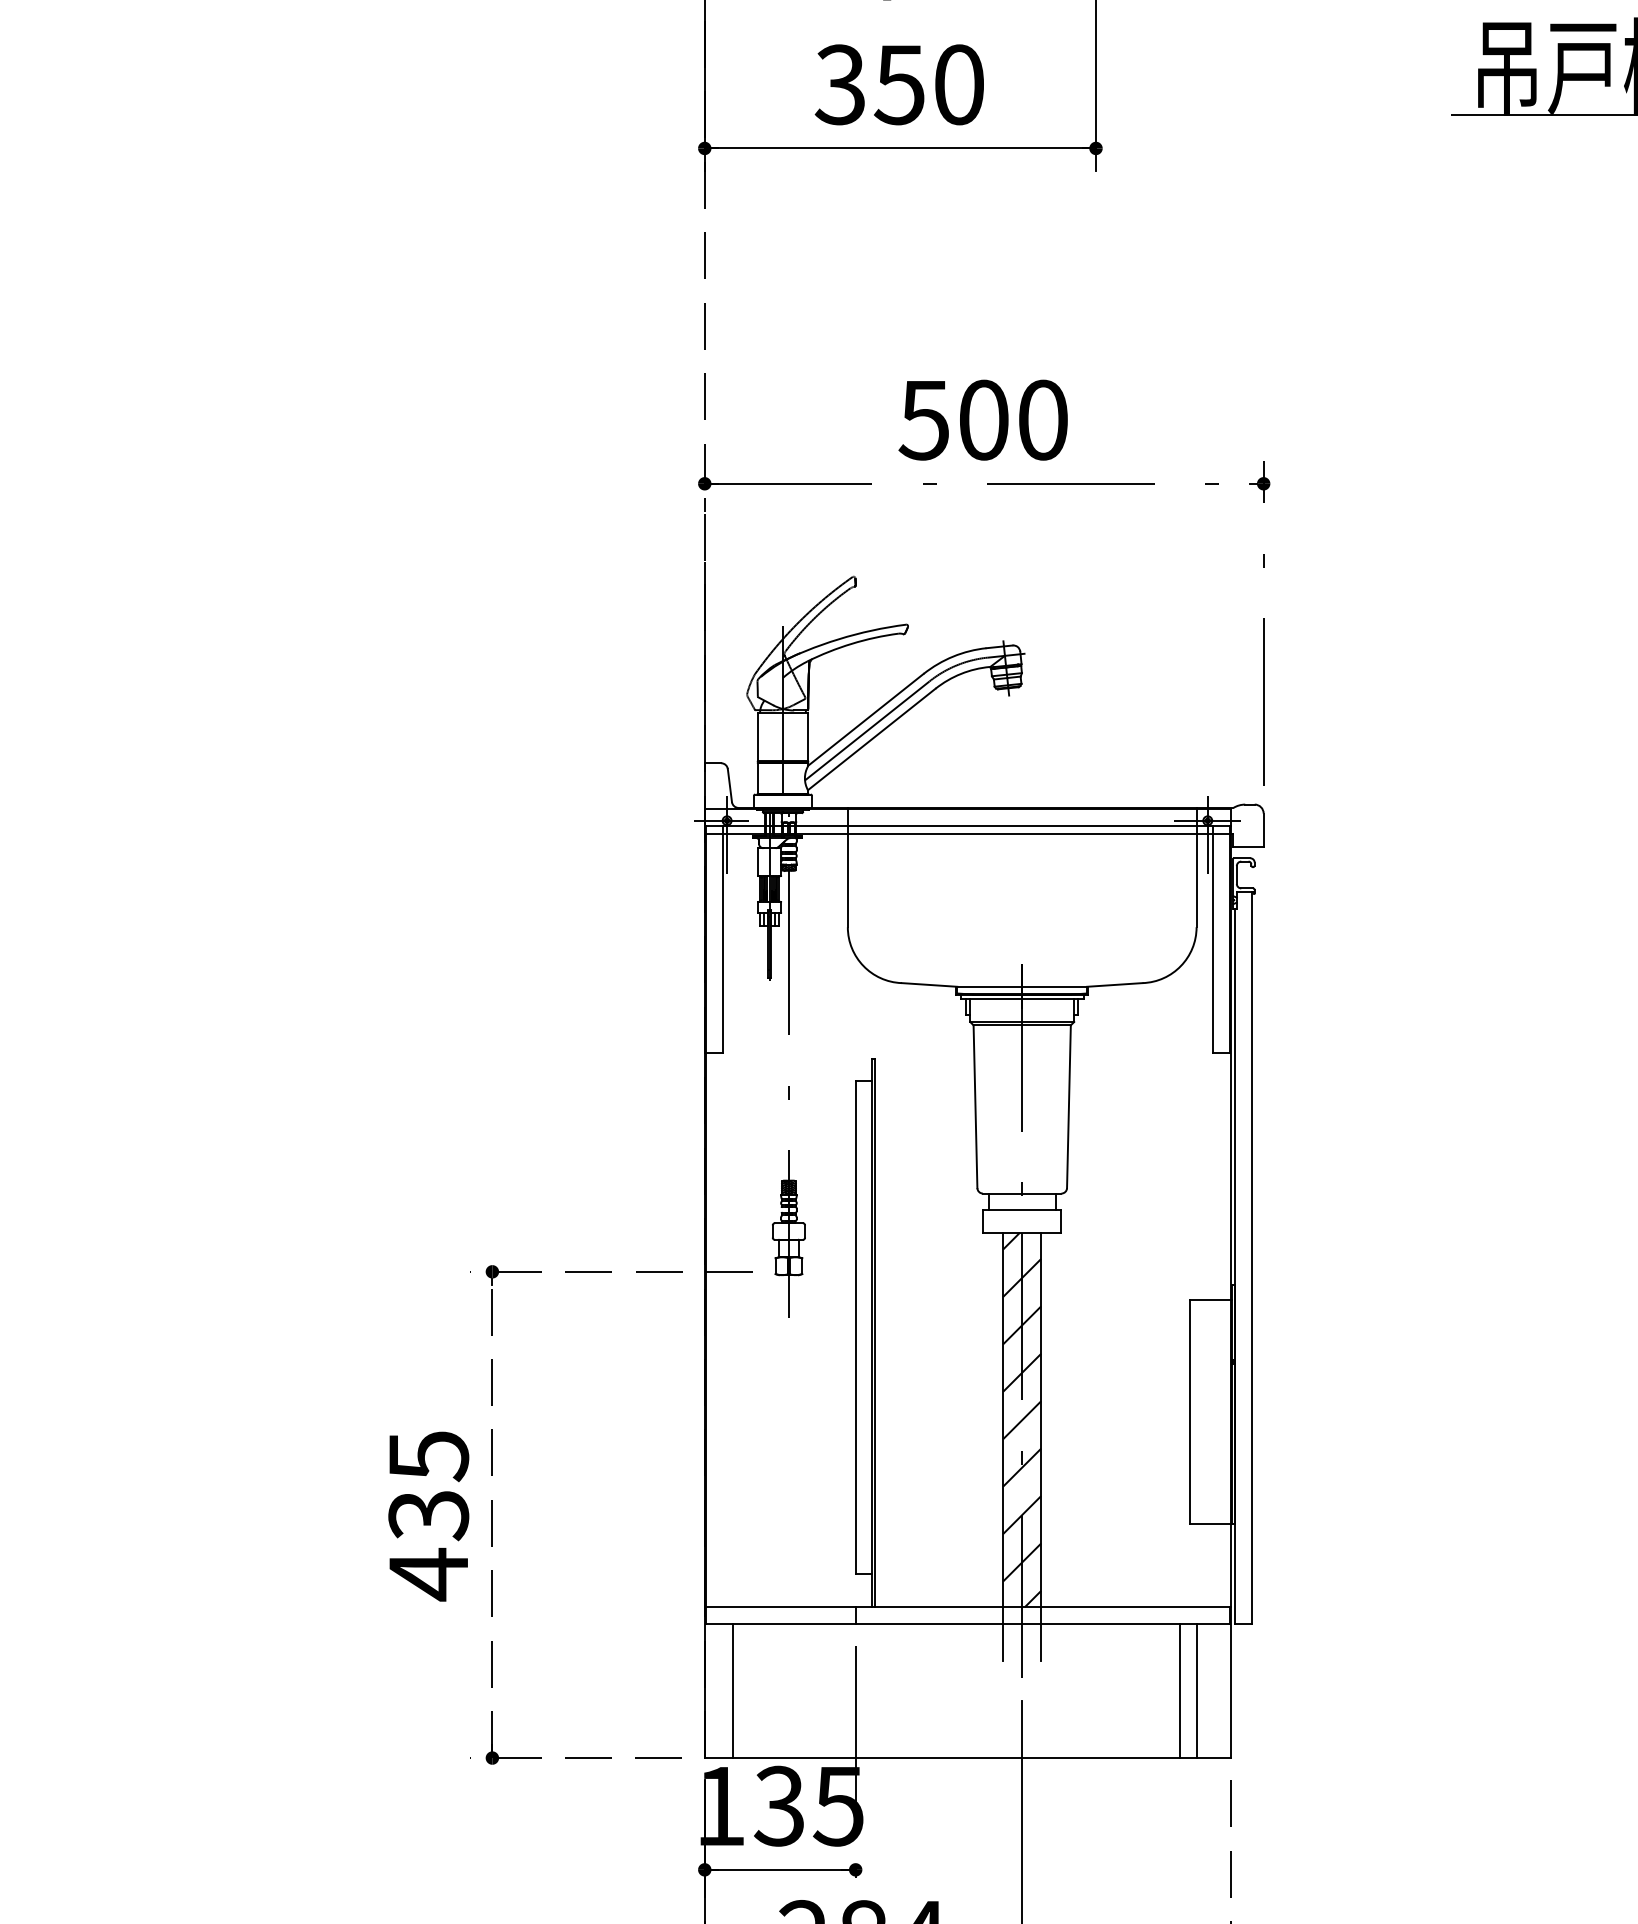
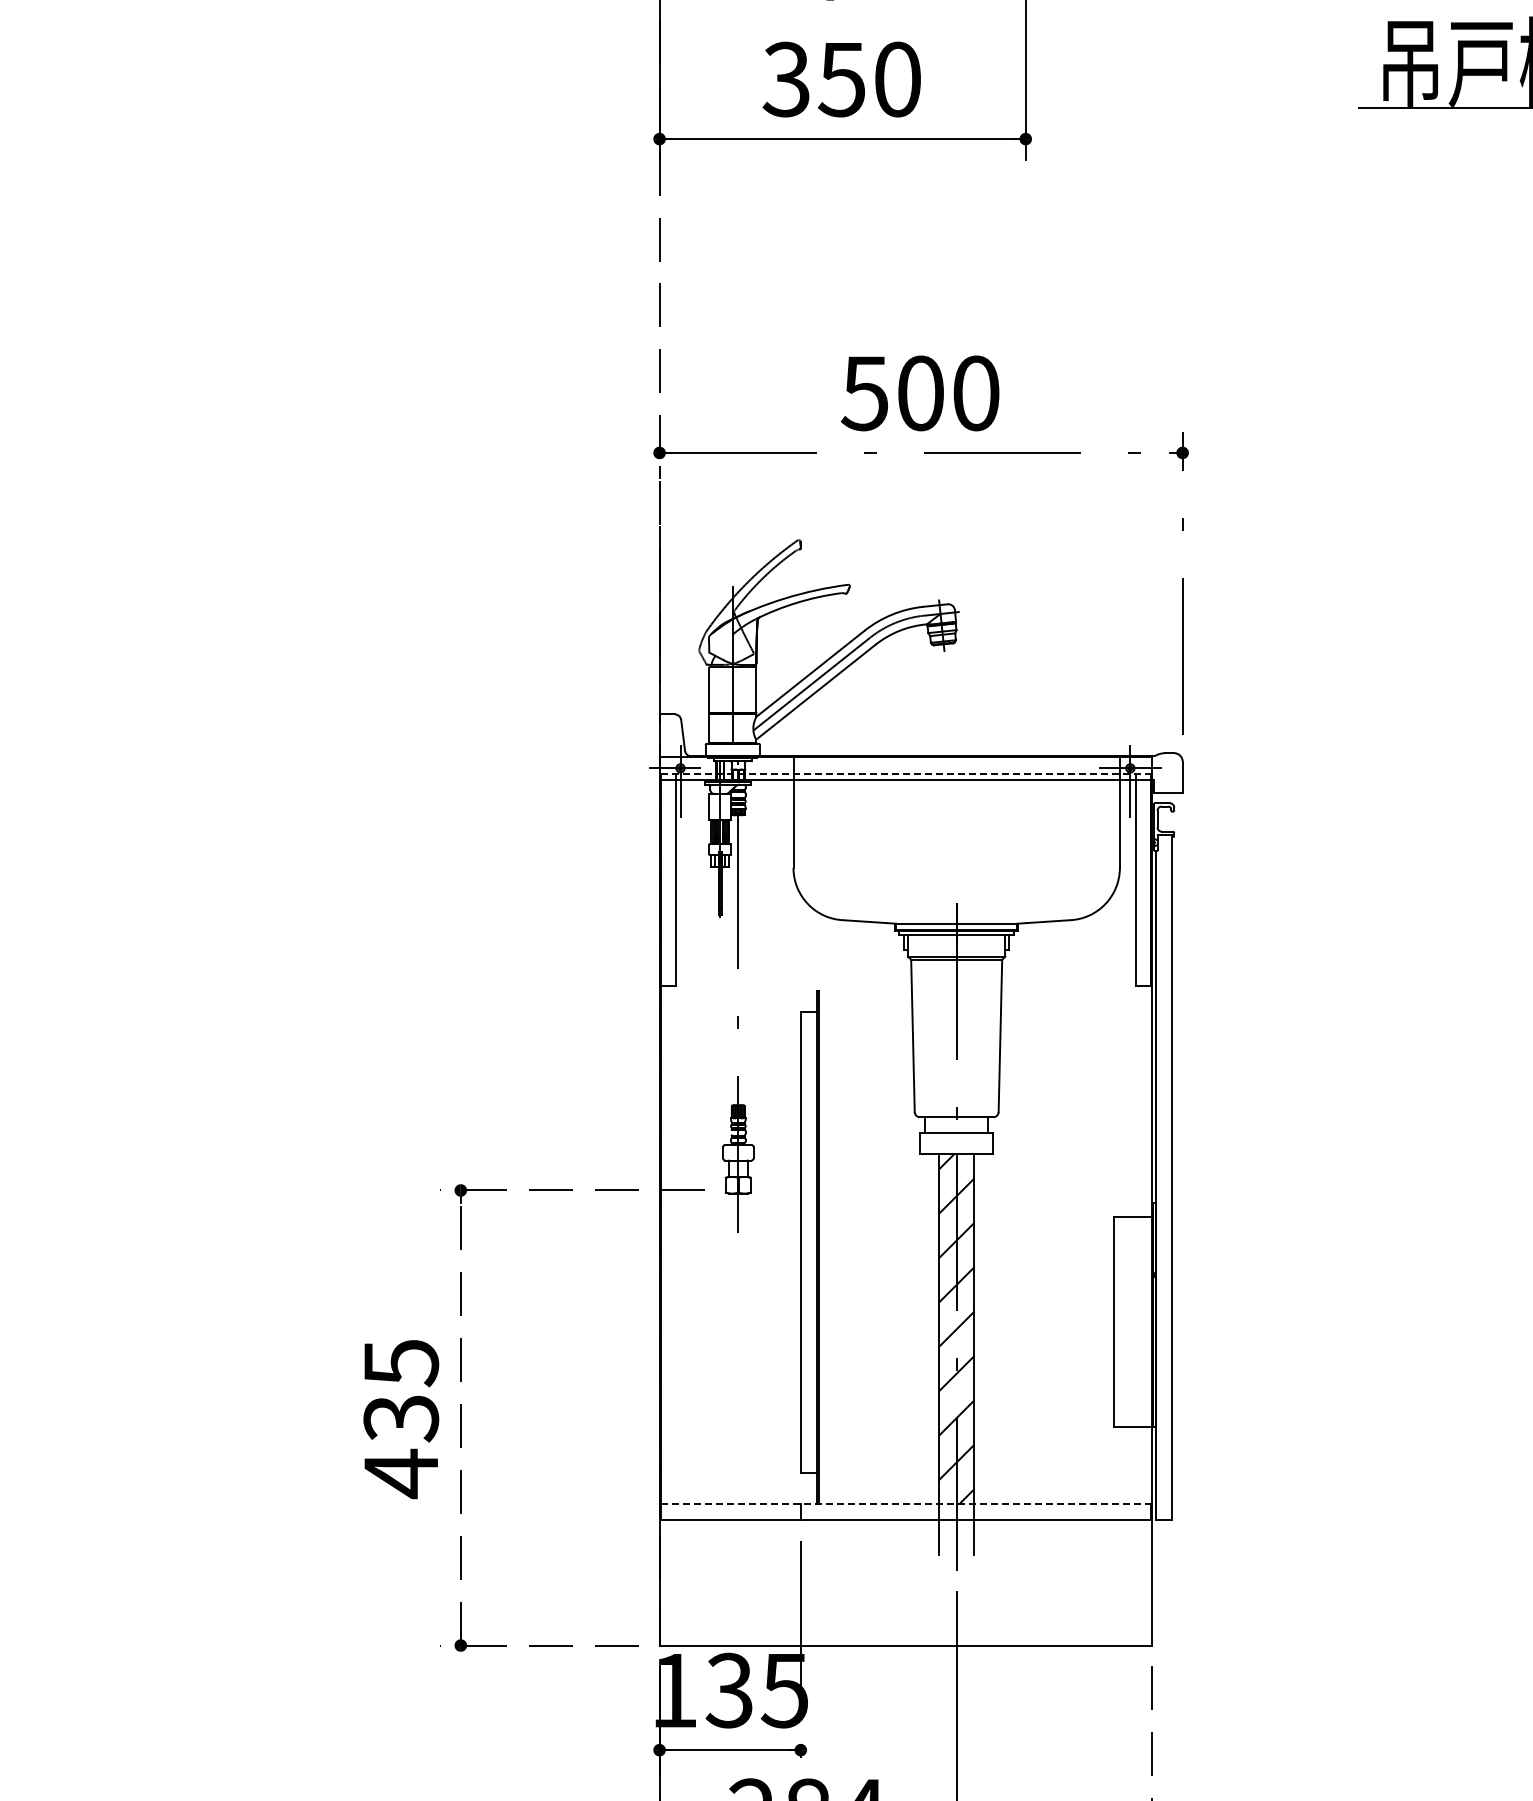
line: (968, 826) -> (906, 773), solid -> dashed
line: (968, 1607) -> (906, 1504), solid -> dashed
line: (732, 1690) -> (685, 1582), removed
line: (1180, 1690) -> (1104, 1582), removed
line: (1196, 1690) -> (1119, 1582), removed

